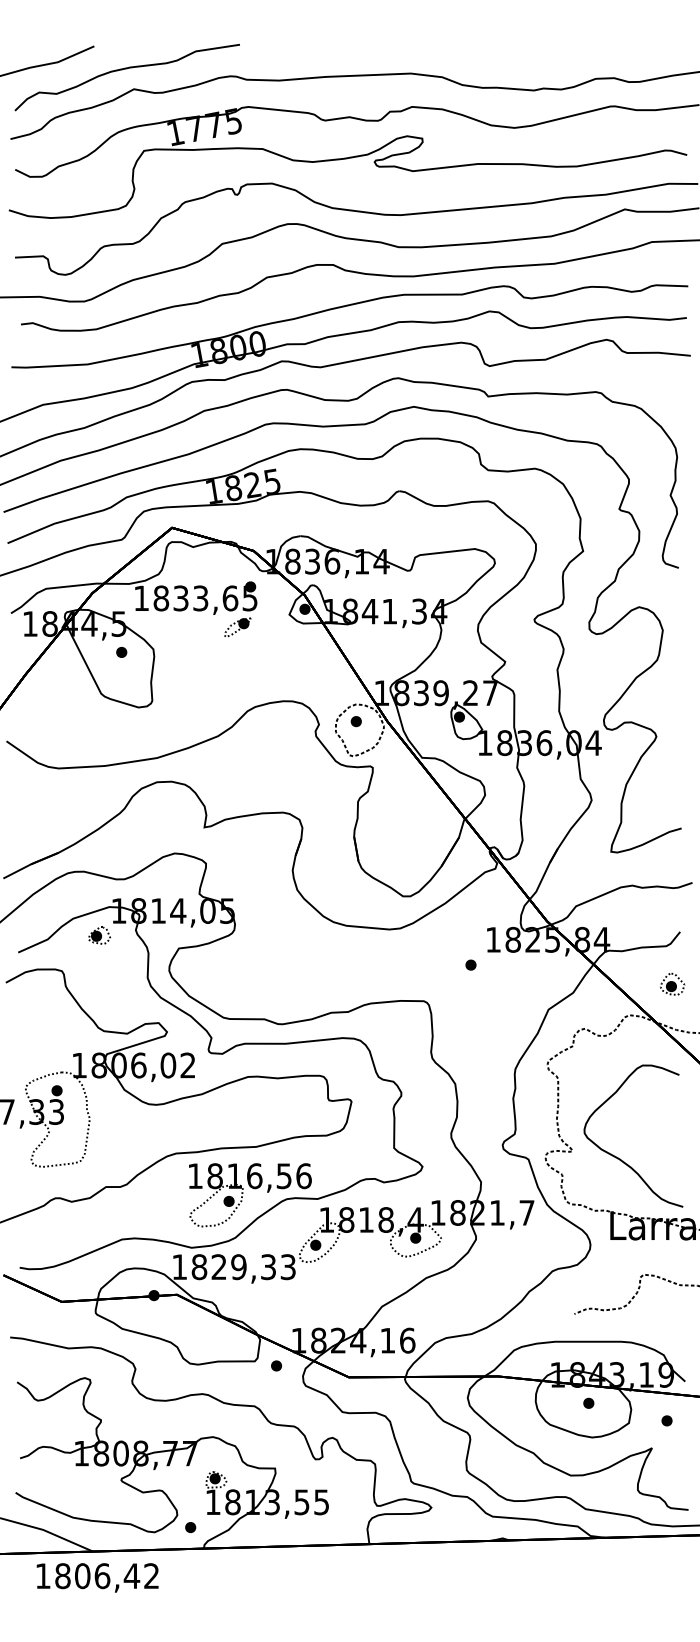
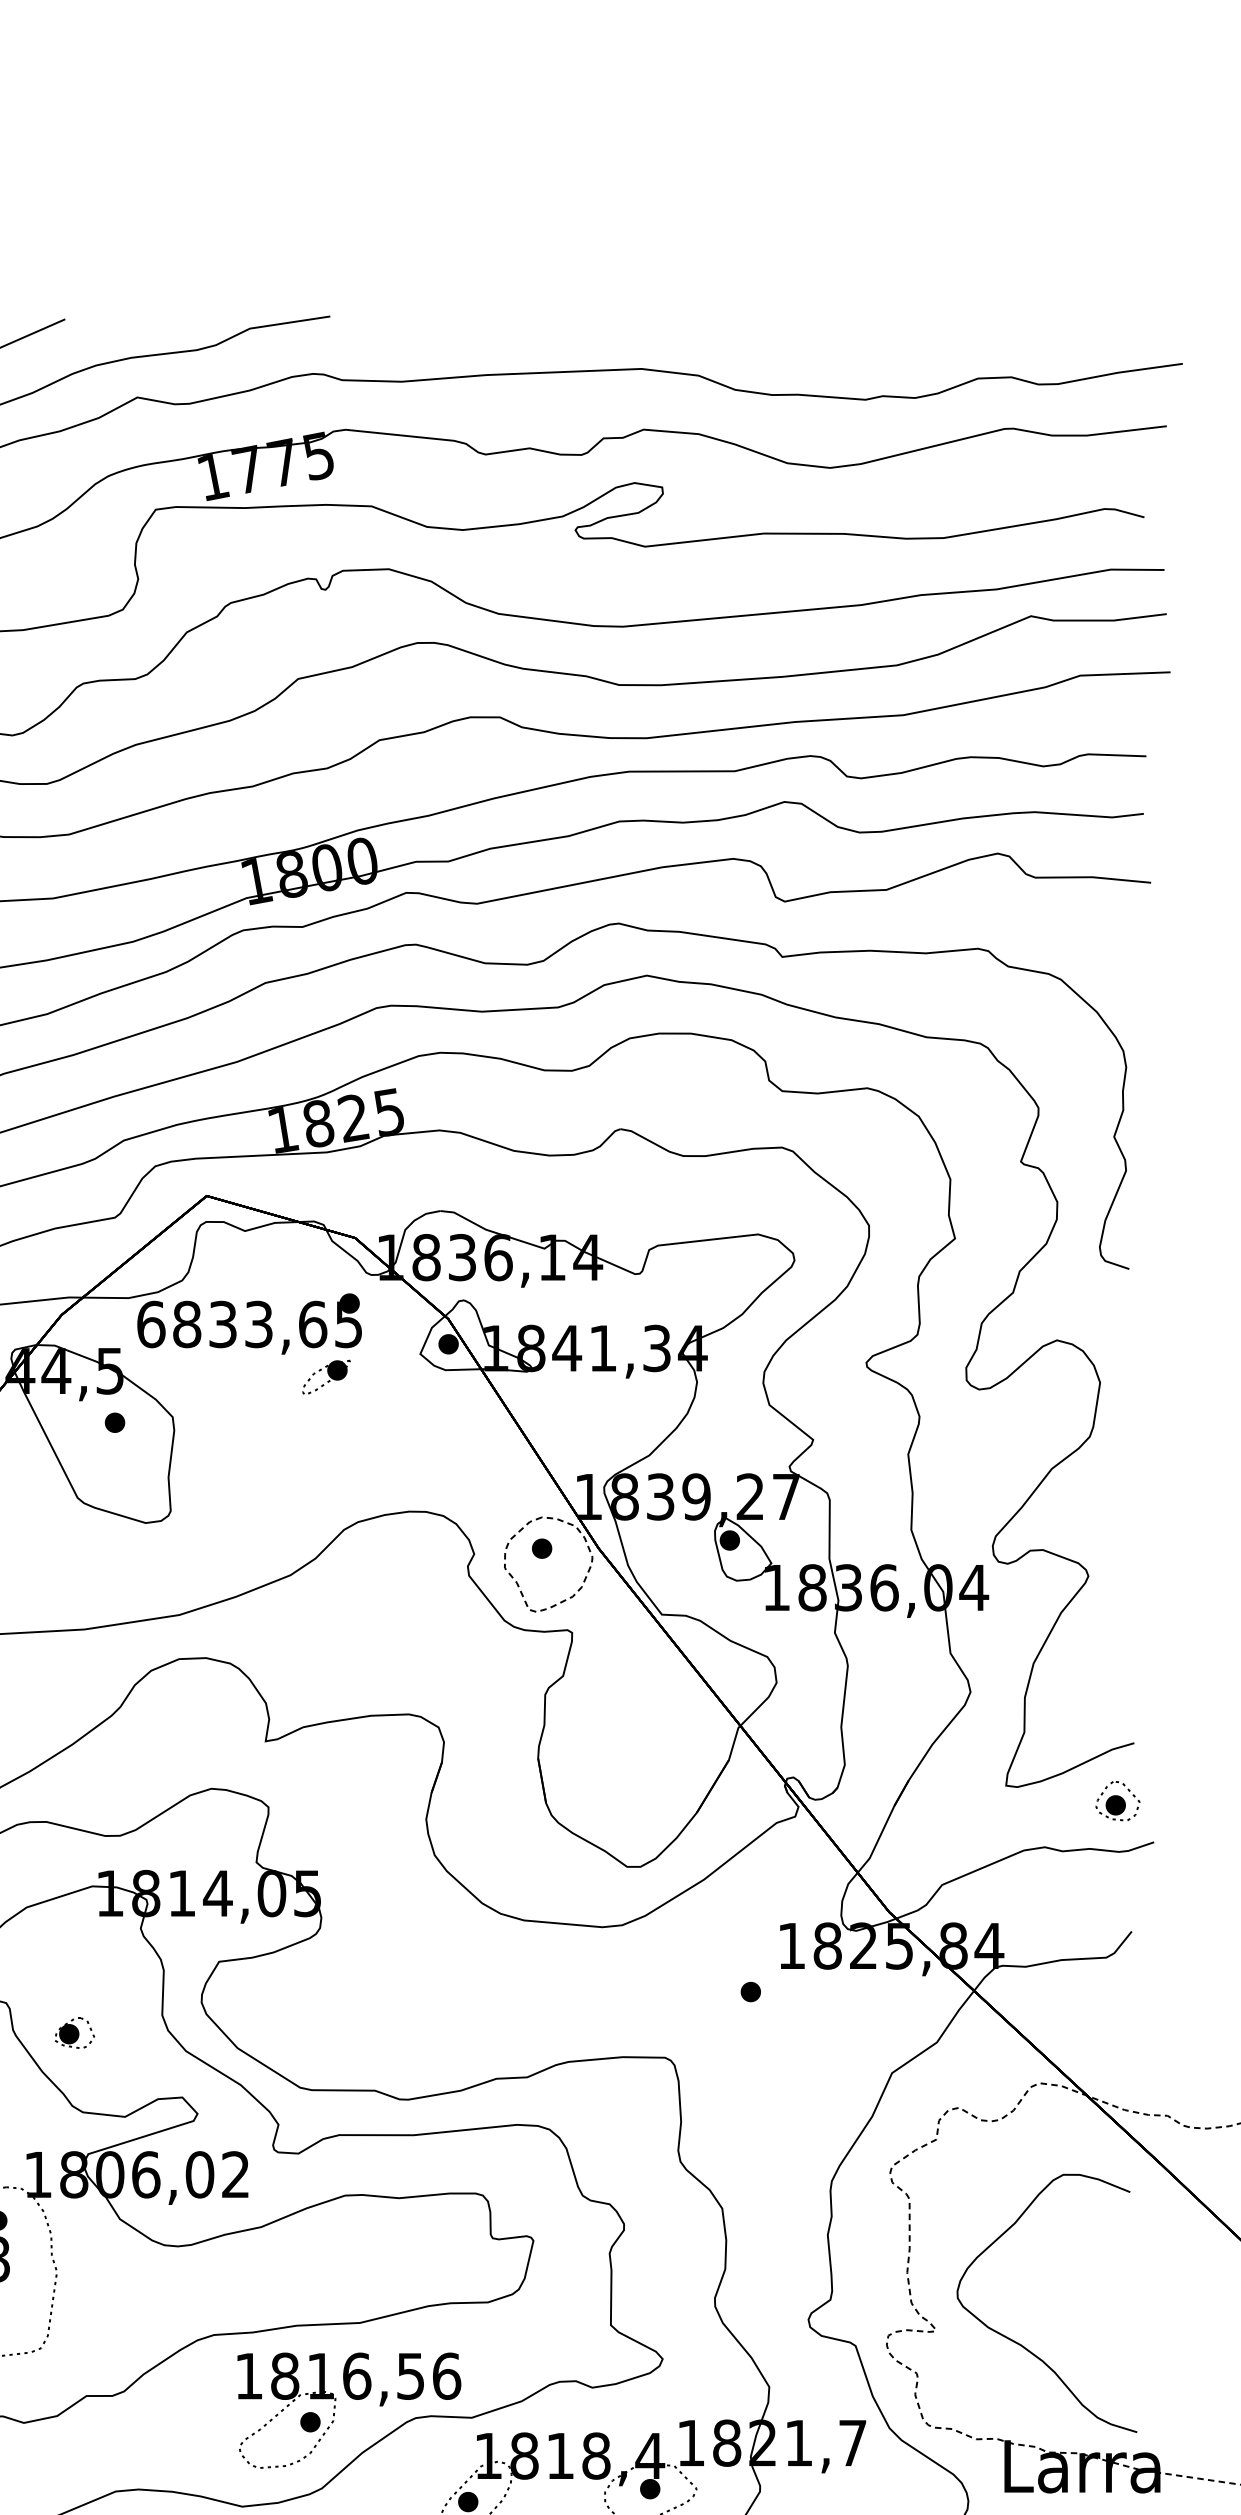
text: (141, 598) -> (151, 1324), 1833,65 -> 6833,65
part: (99, 935) -> (74, 2032), moved
part: (672, 983) -> (1117, 1799), moved

